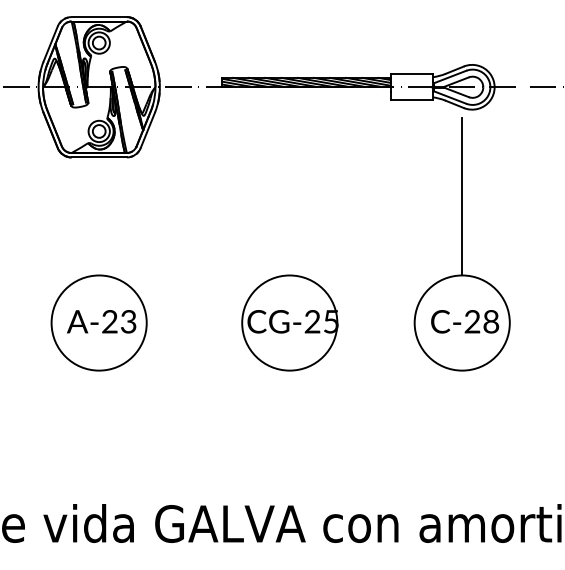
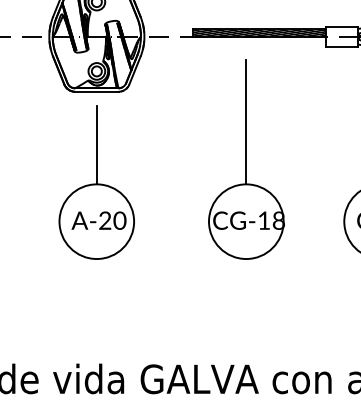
line: (289, 196) -> (246, 122), added
line: (99, 225) -> (97, 145), added
text: (128, 321) -> (119, 220), A-23 -> A-20
text: (321, 321) -> (271, 220), CG-25 -> CG-18

